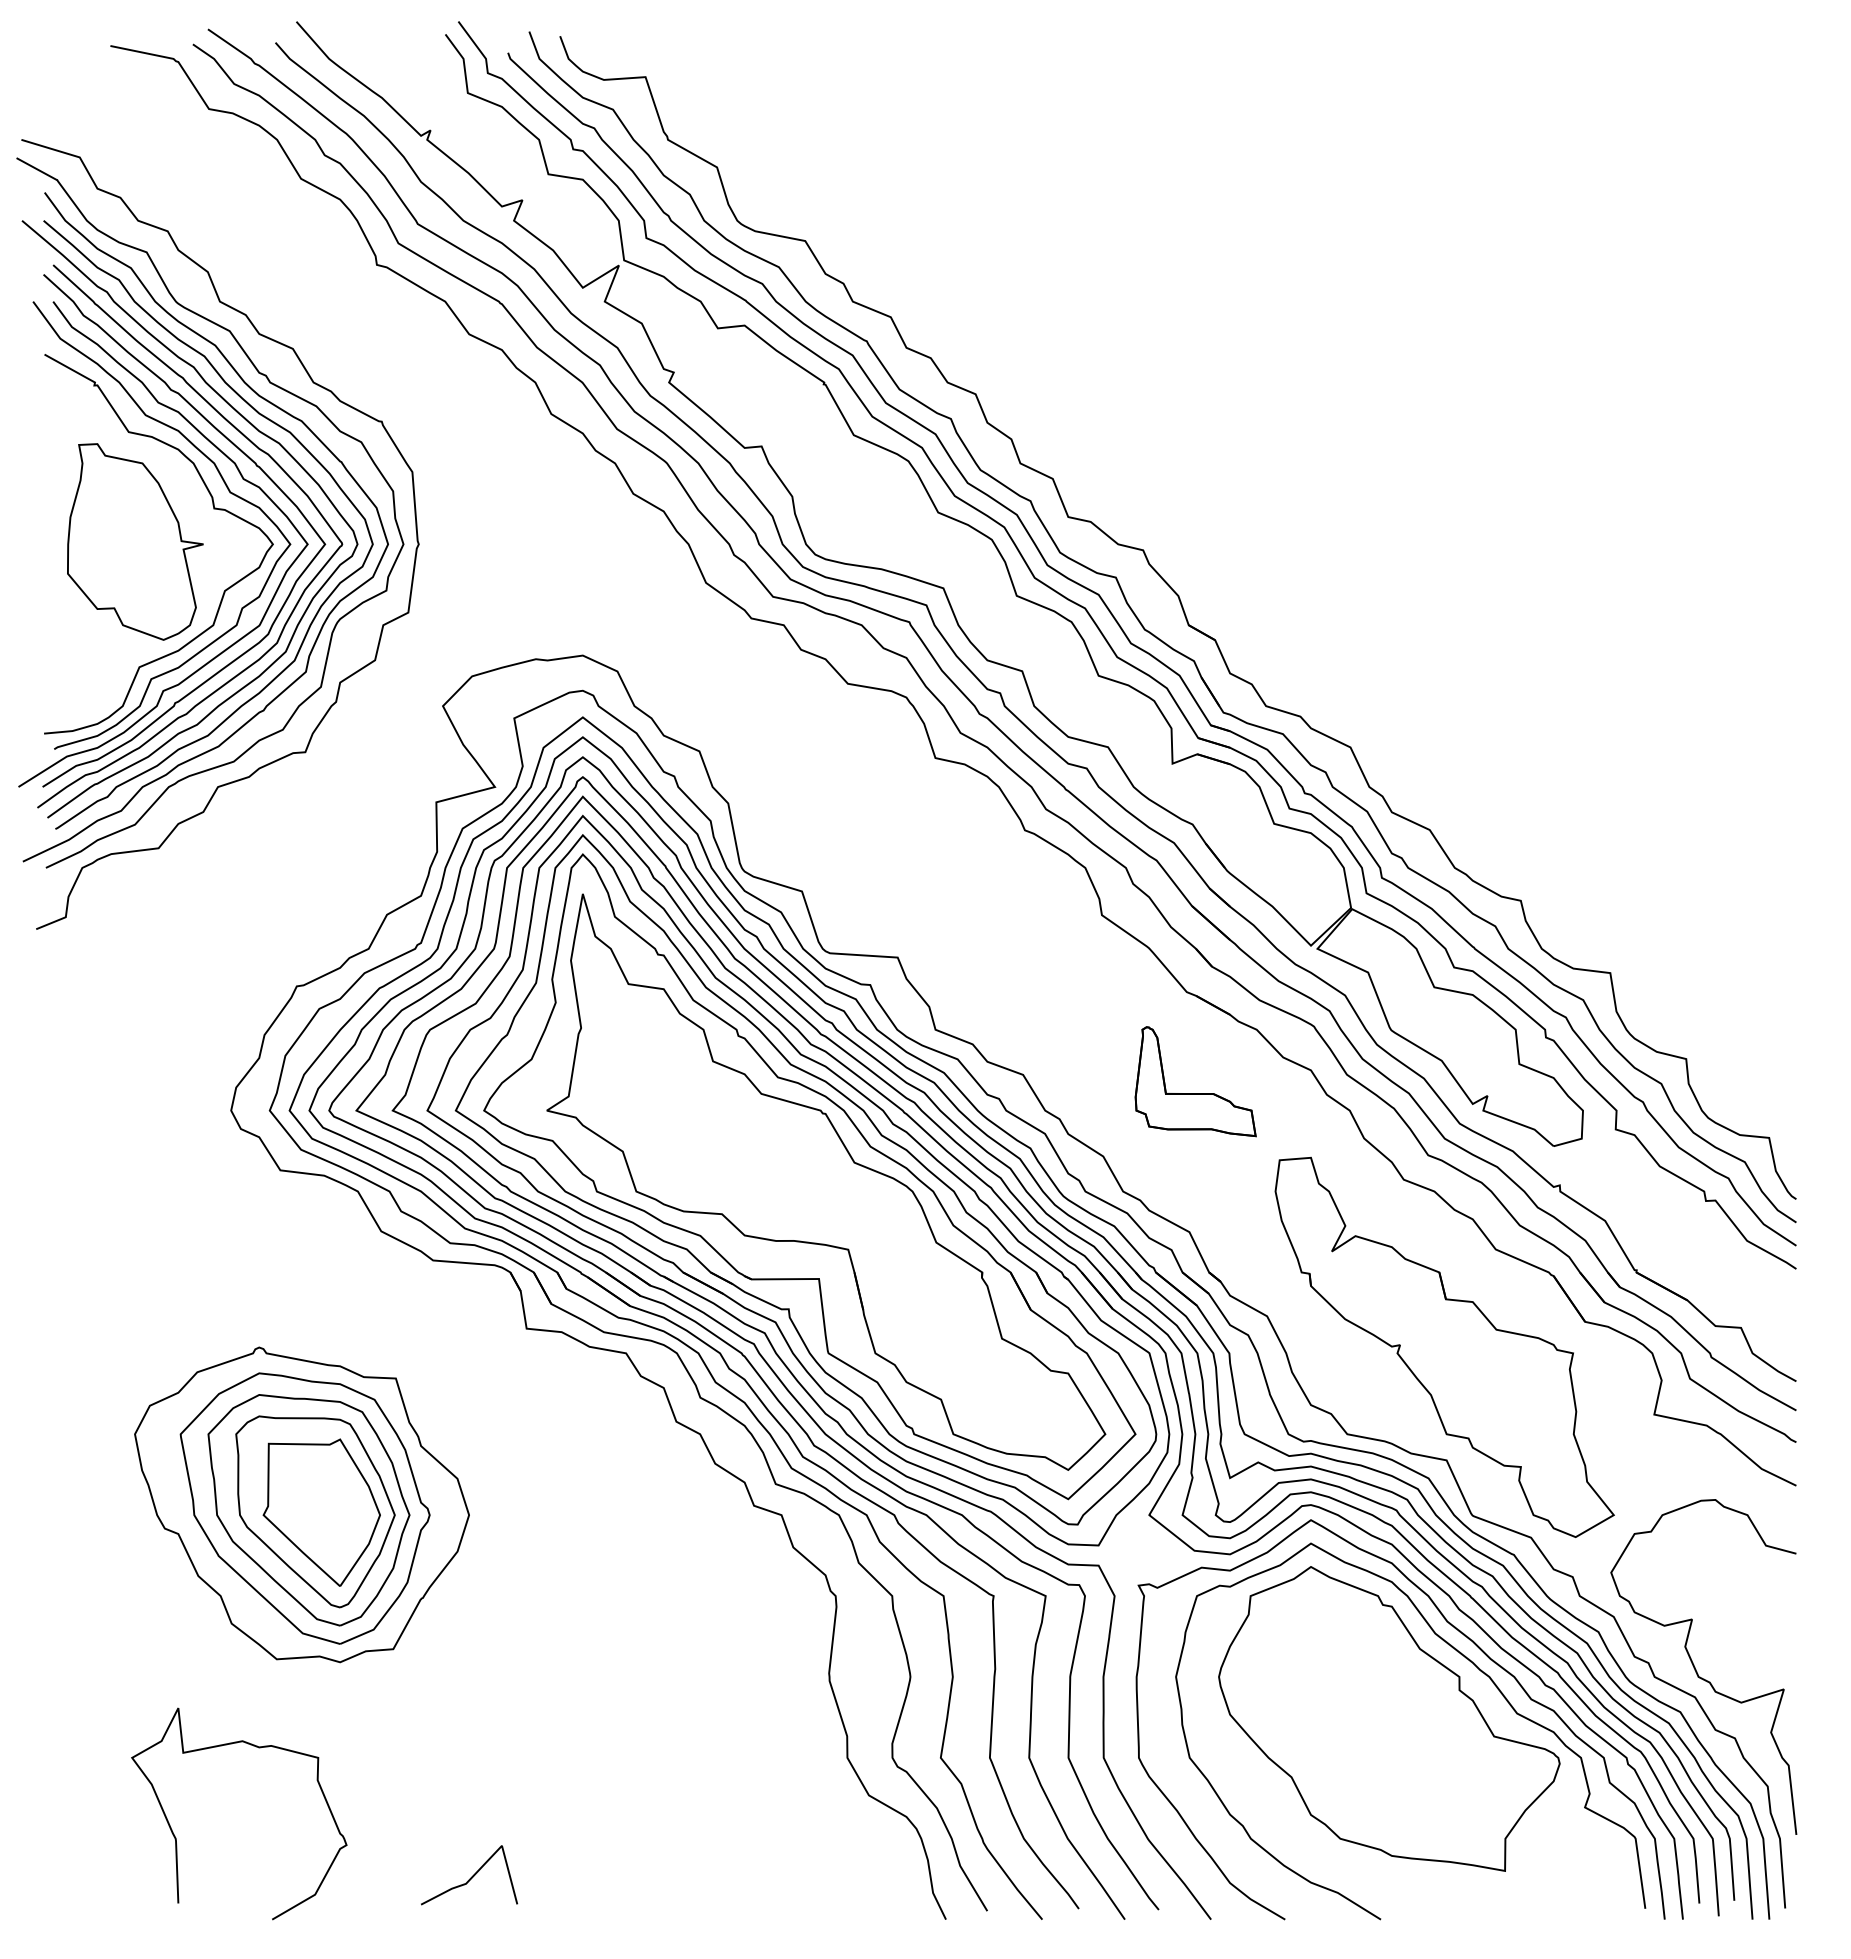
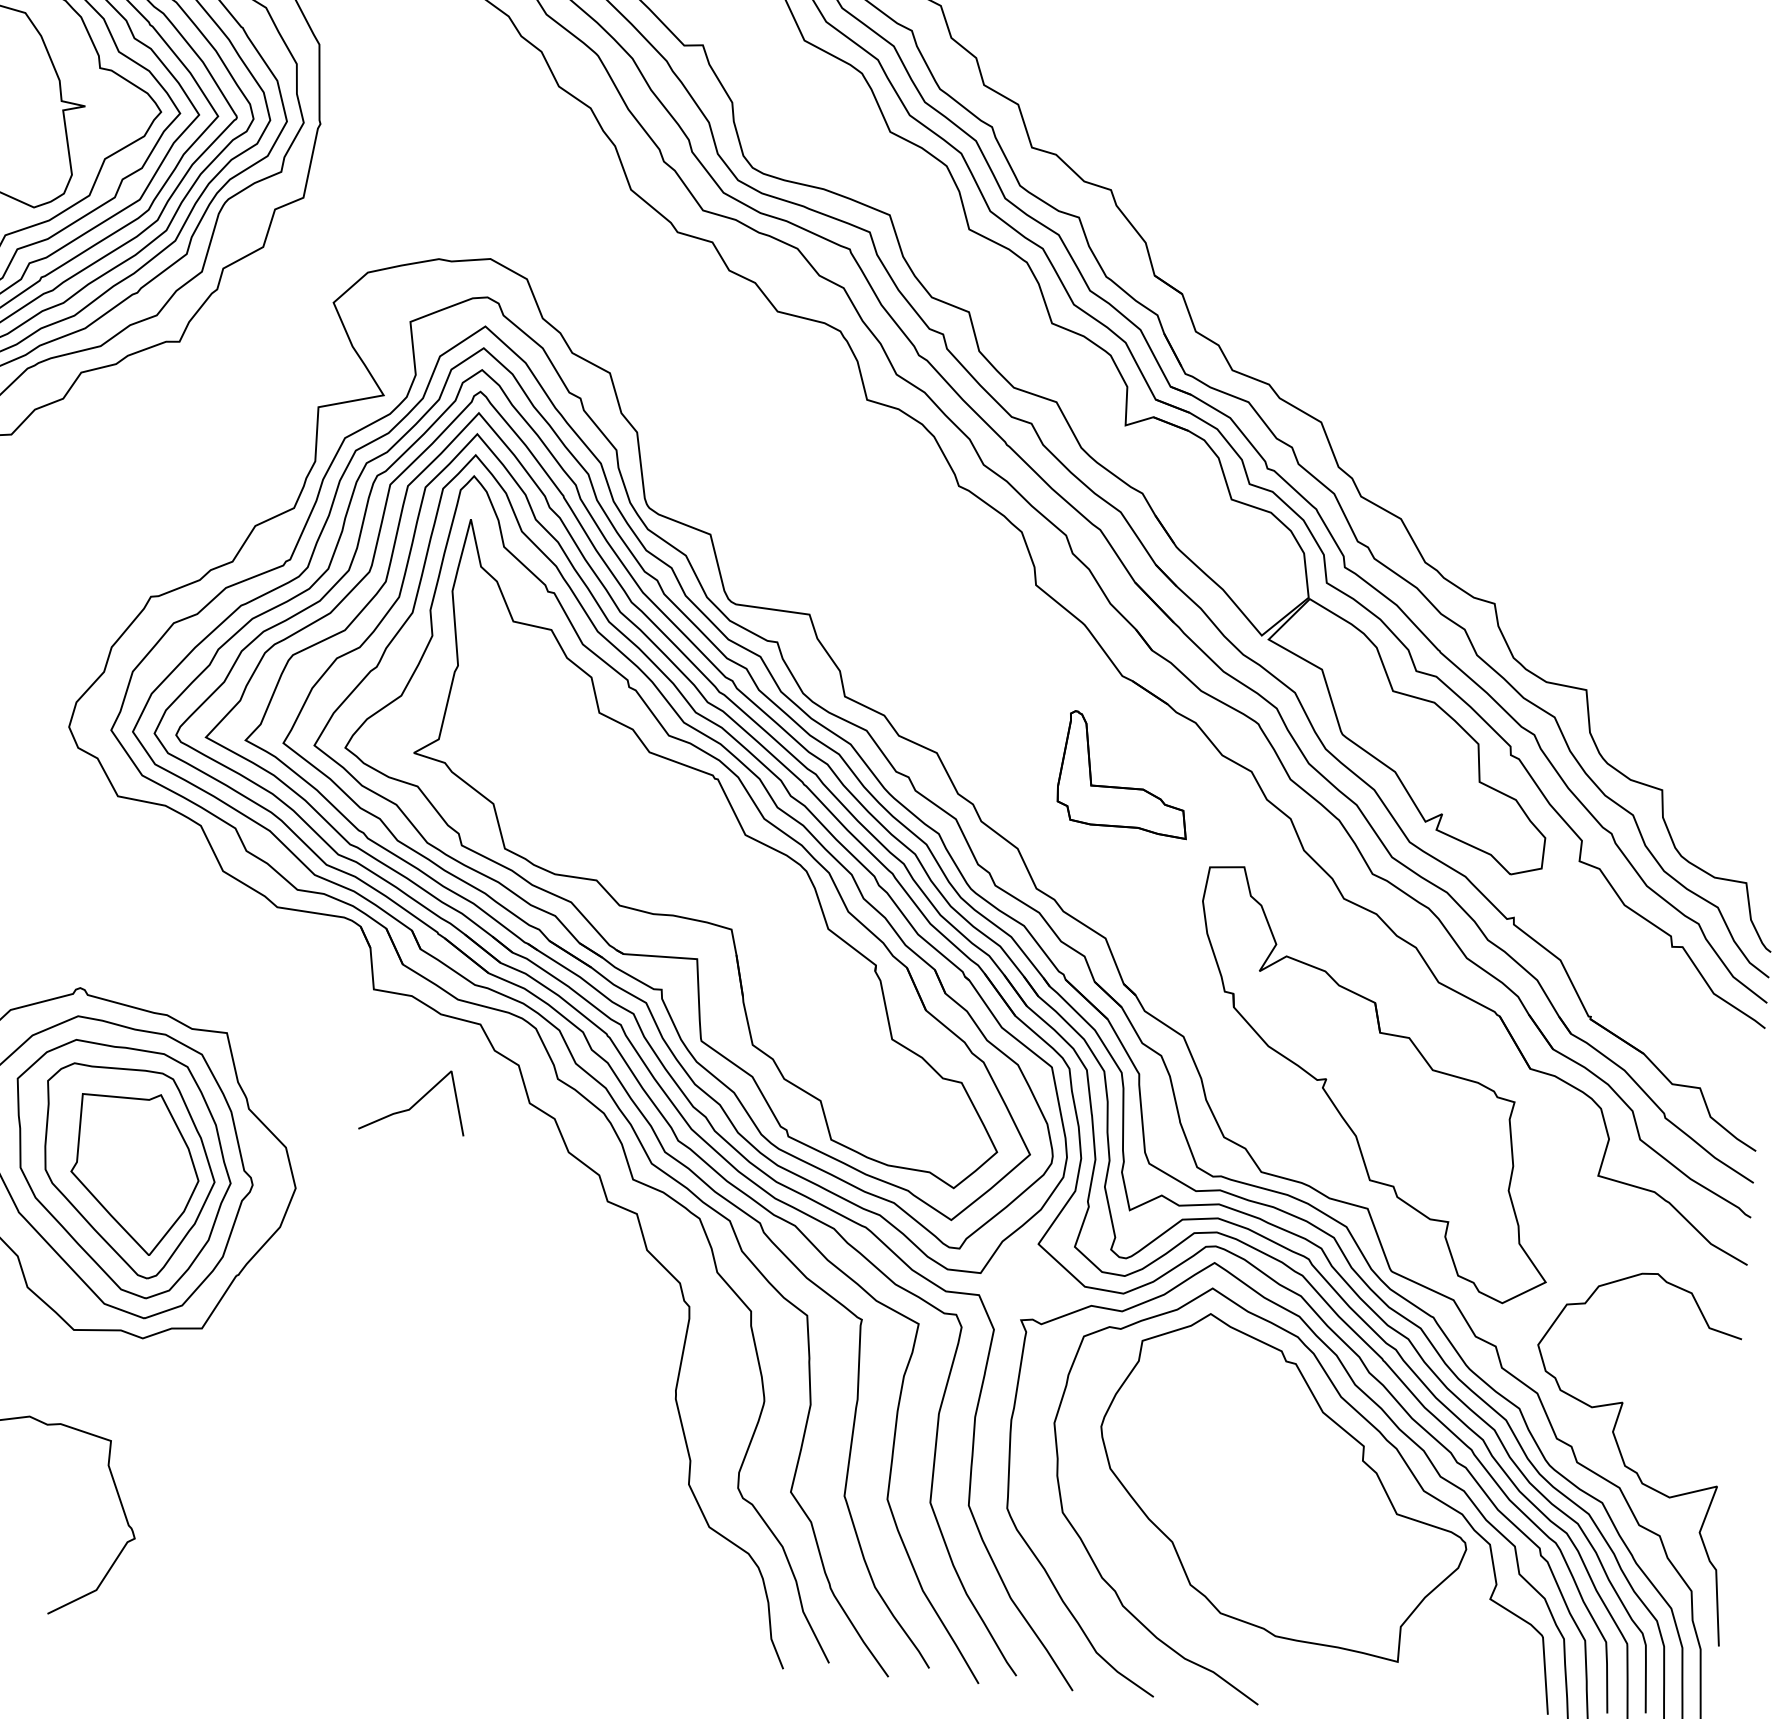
line: (471, 1876) -> (415, 1102), moved

